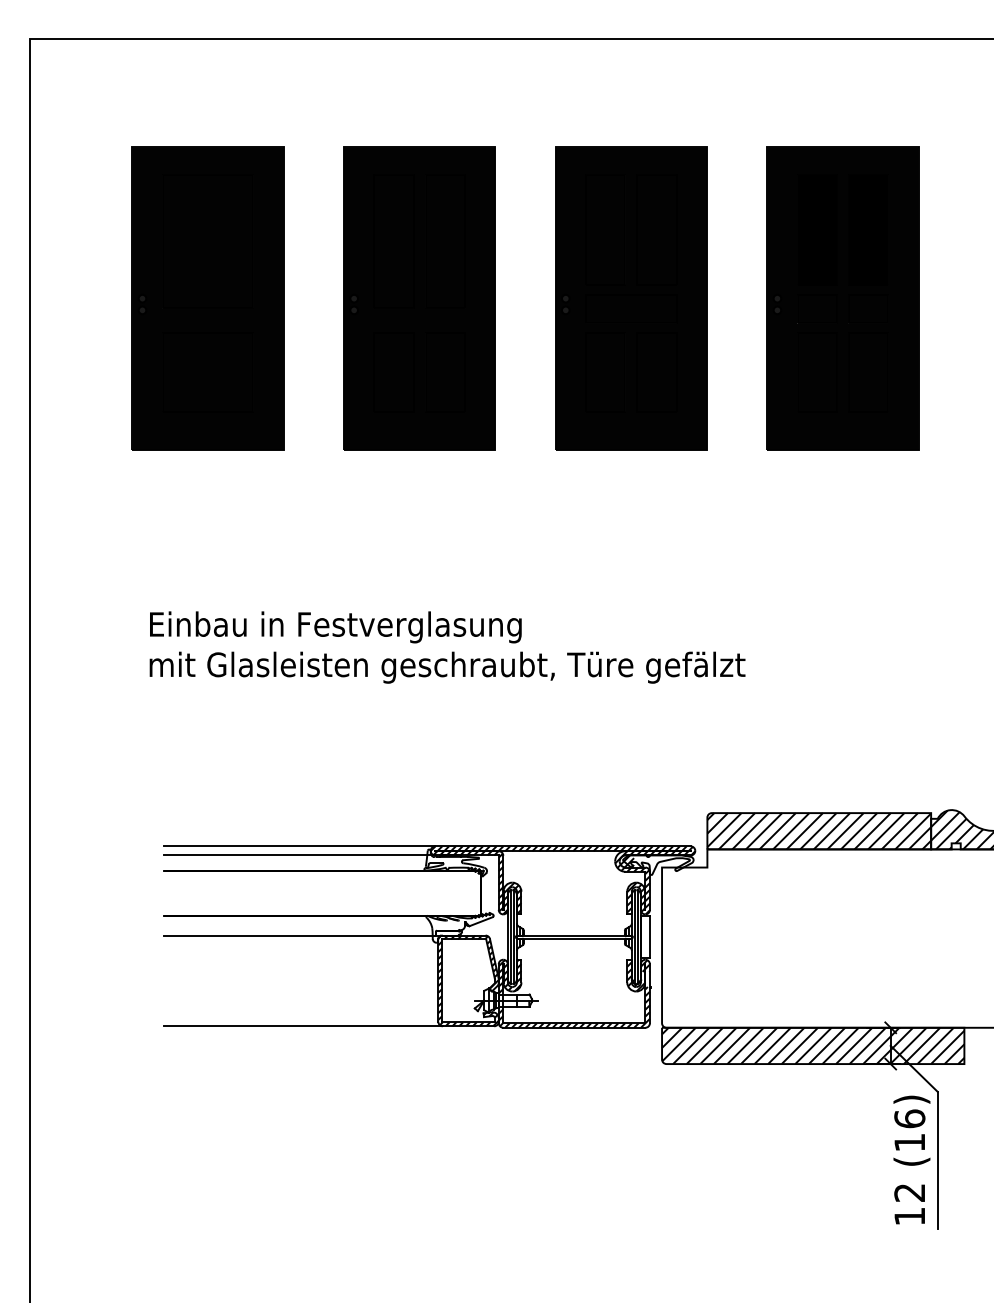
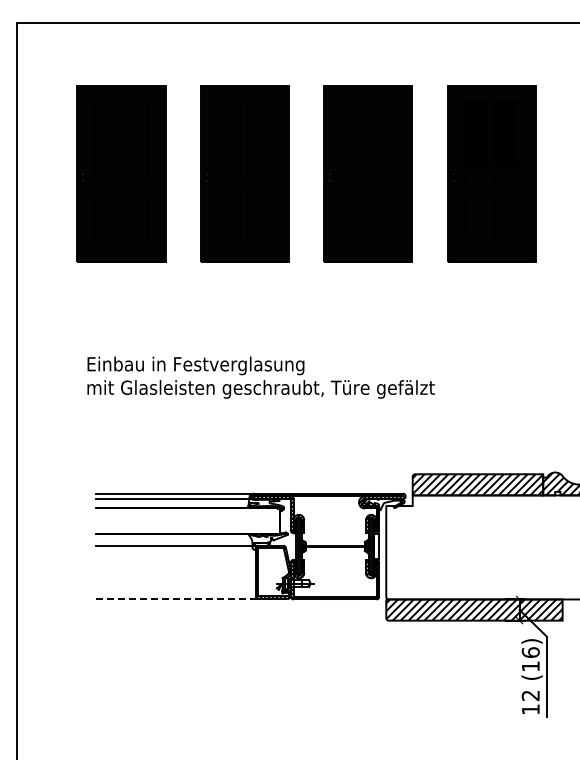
line: (304, 1026) -> (177, 598), solid -> dashed

